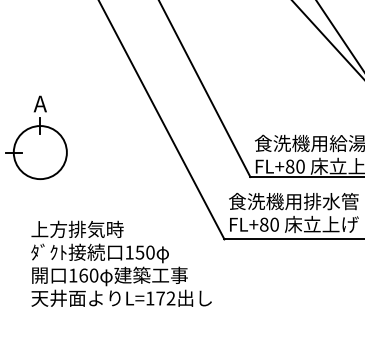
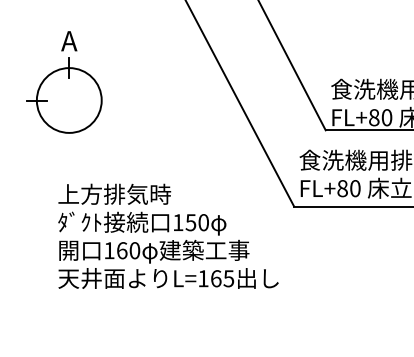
text: (165, 298) -> (222, 278), L=172 -> L=165

